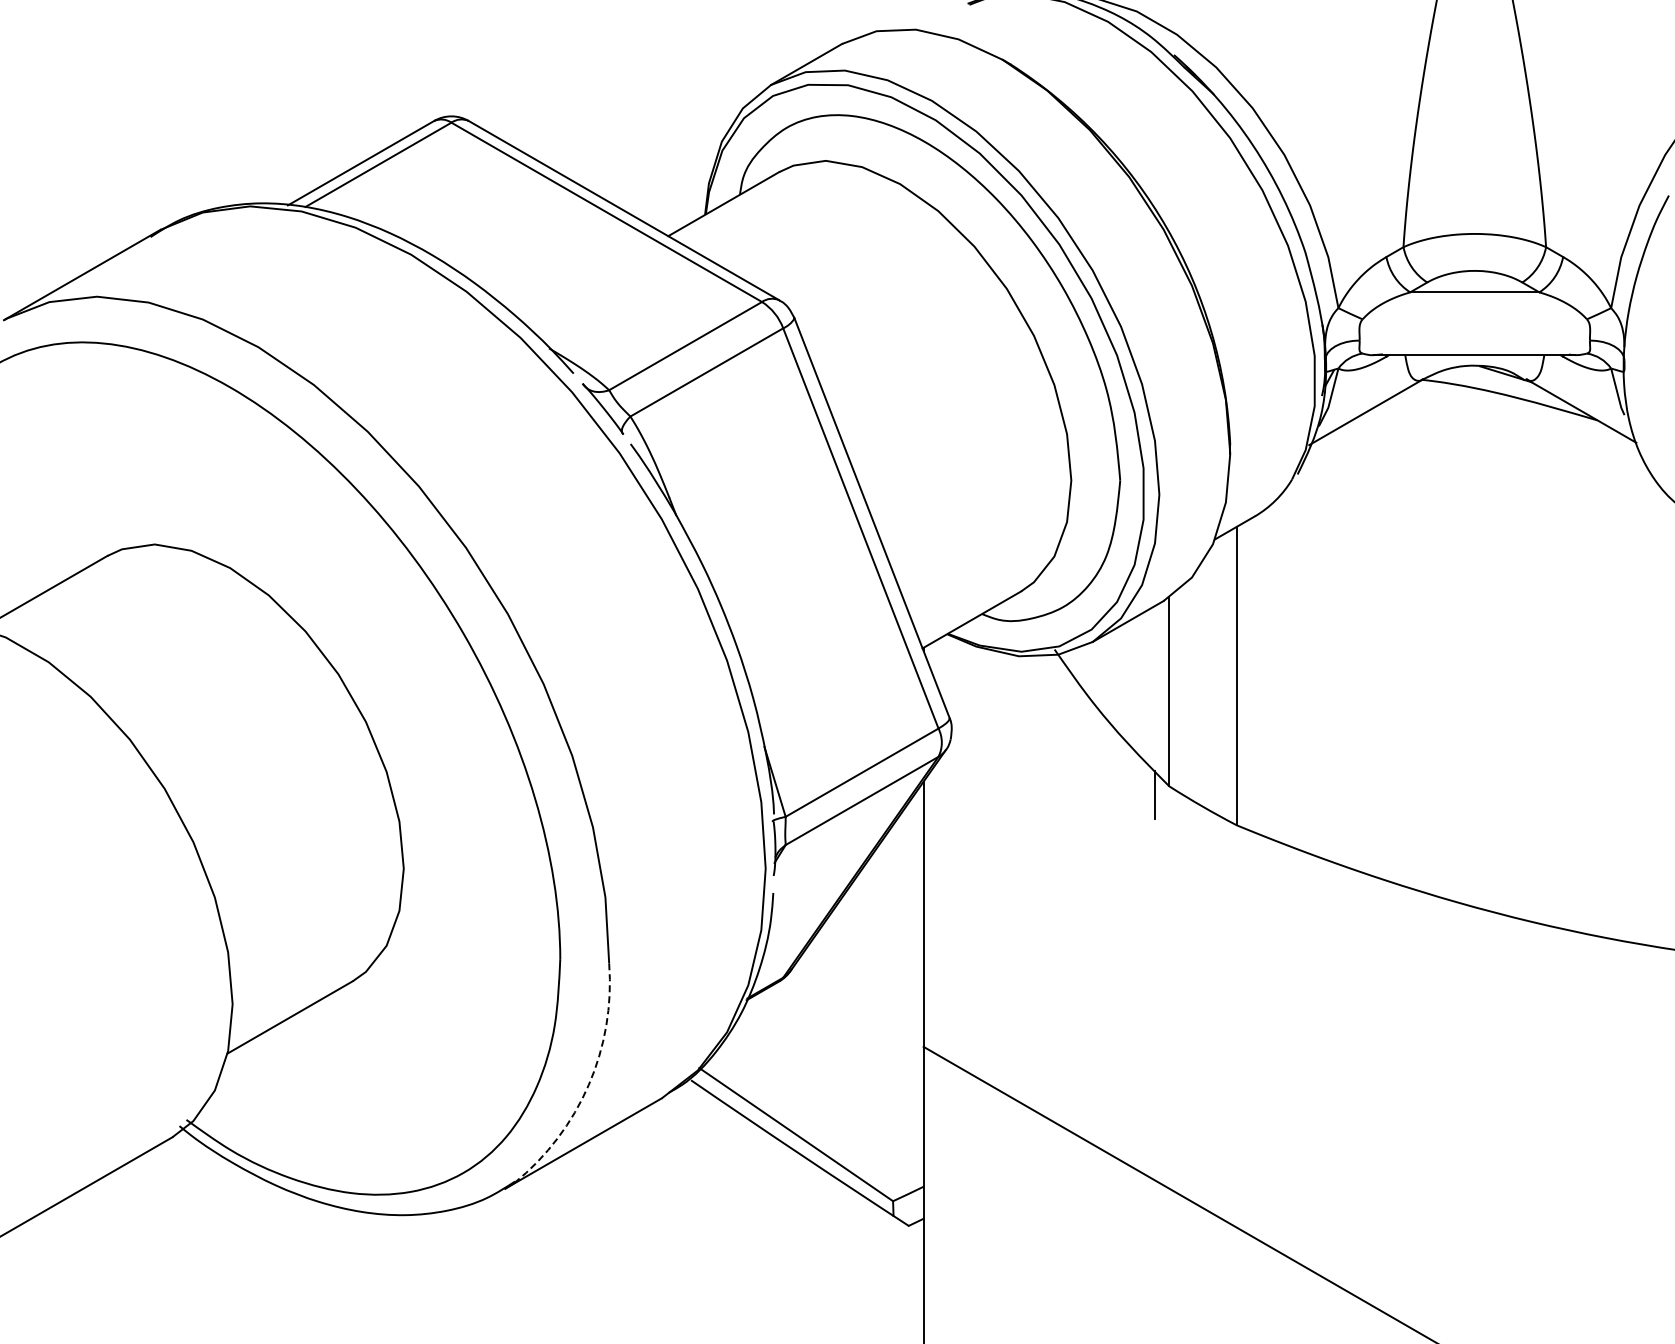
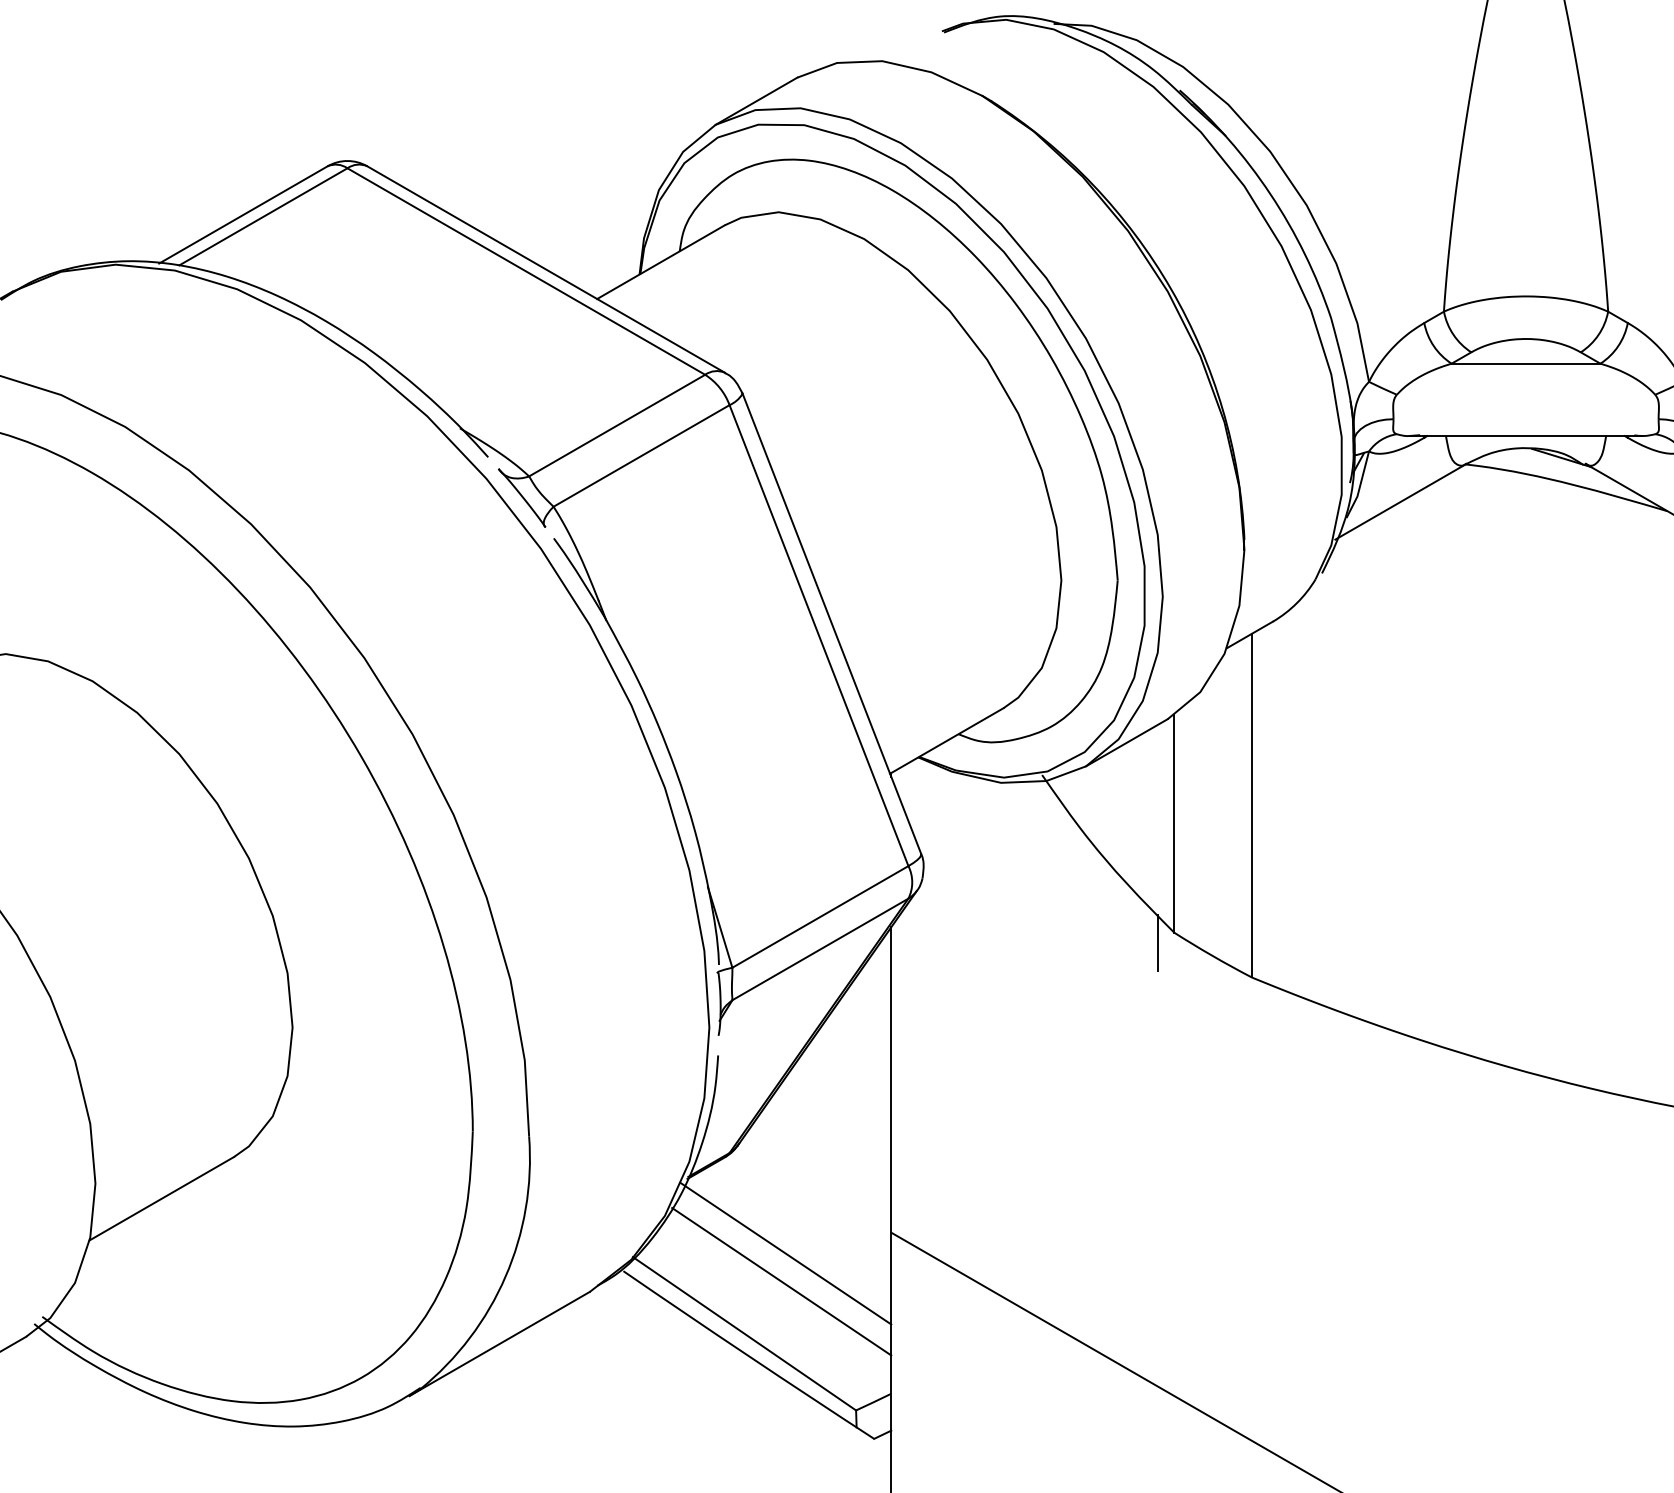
line: (831, 1064) -> (785, 1252), added
arc: (588, 1085) -> (505, 1277), dashed -> solid
line: (828, 1089) -> (781, 1281), added

